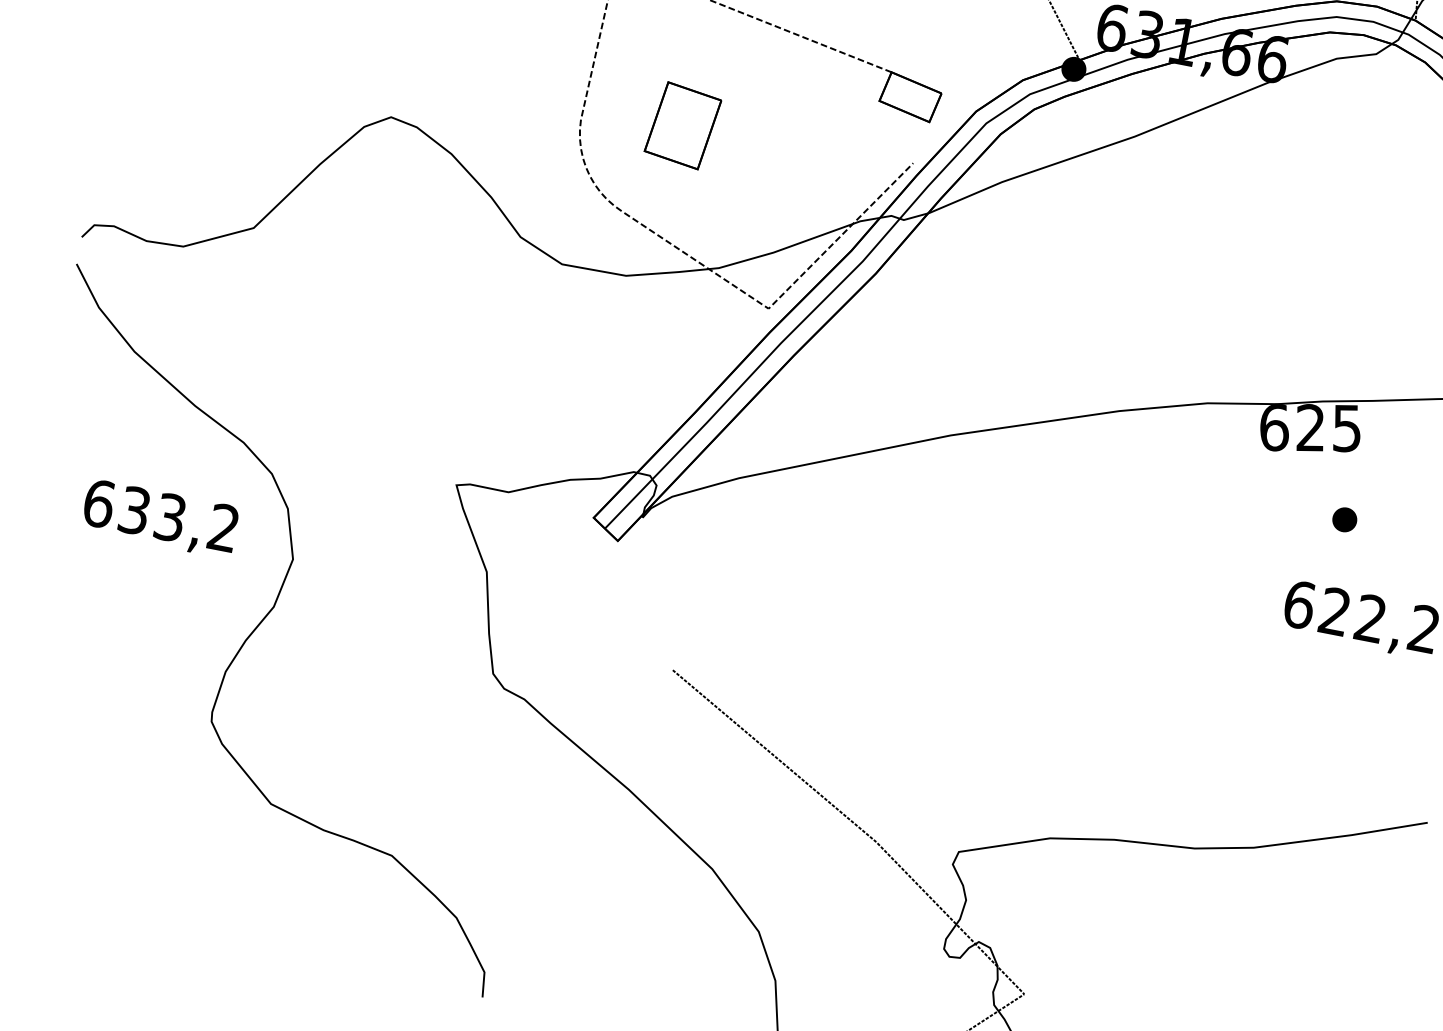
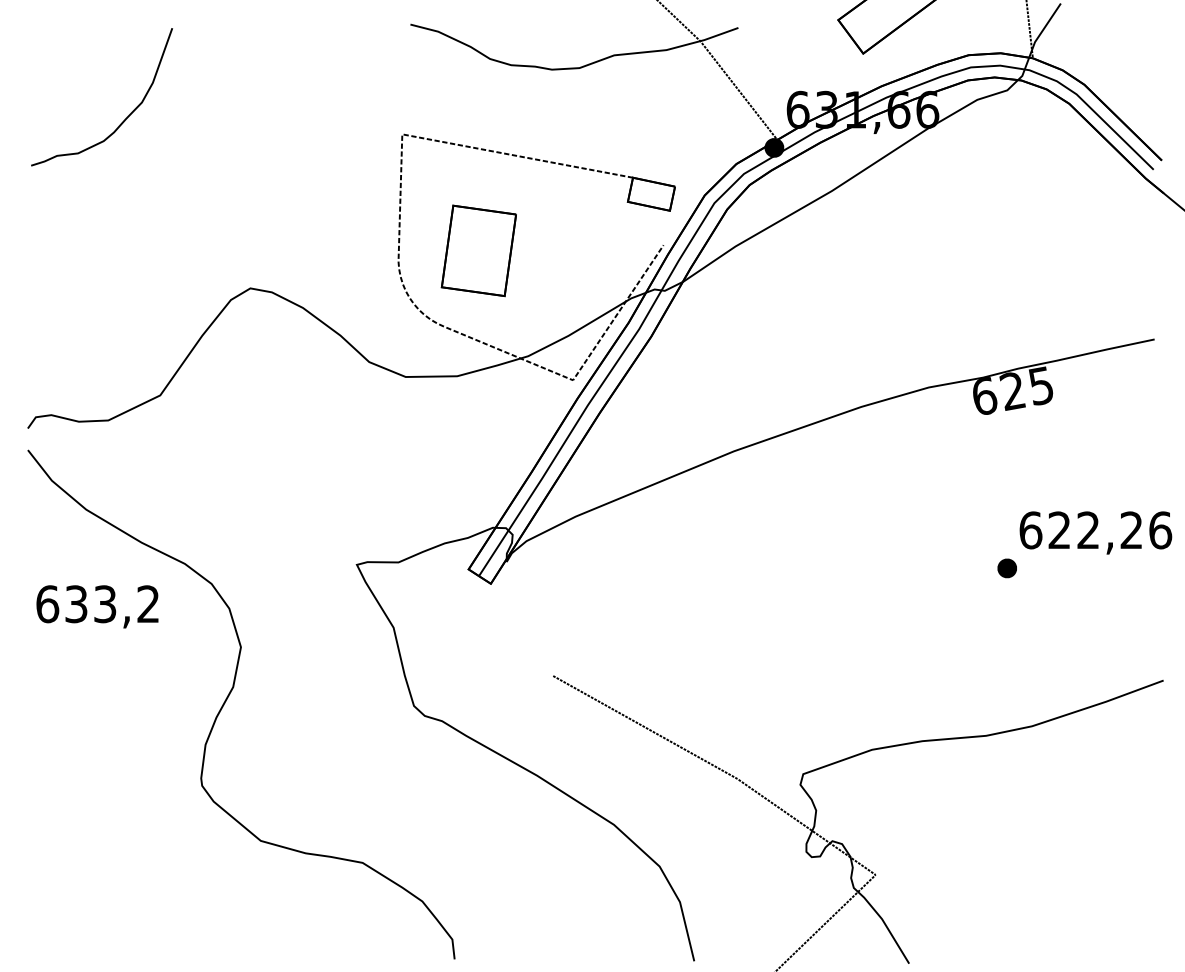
part: (682, 125) -> (478, 250), size x1.43
text: (160, 518) -> (97, 606), moved
part: (1343, 519) -> (1006, 568), moved

